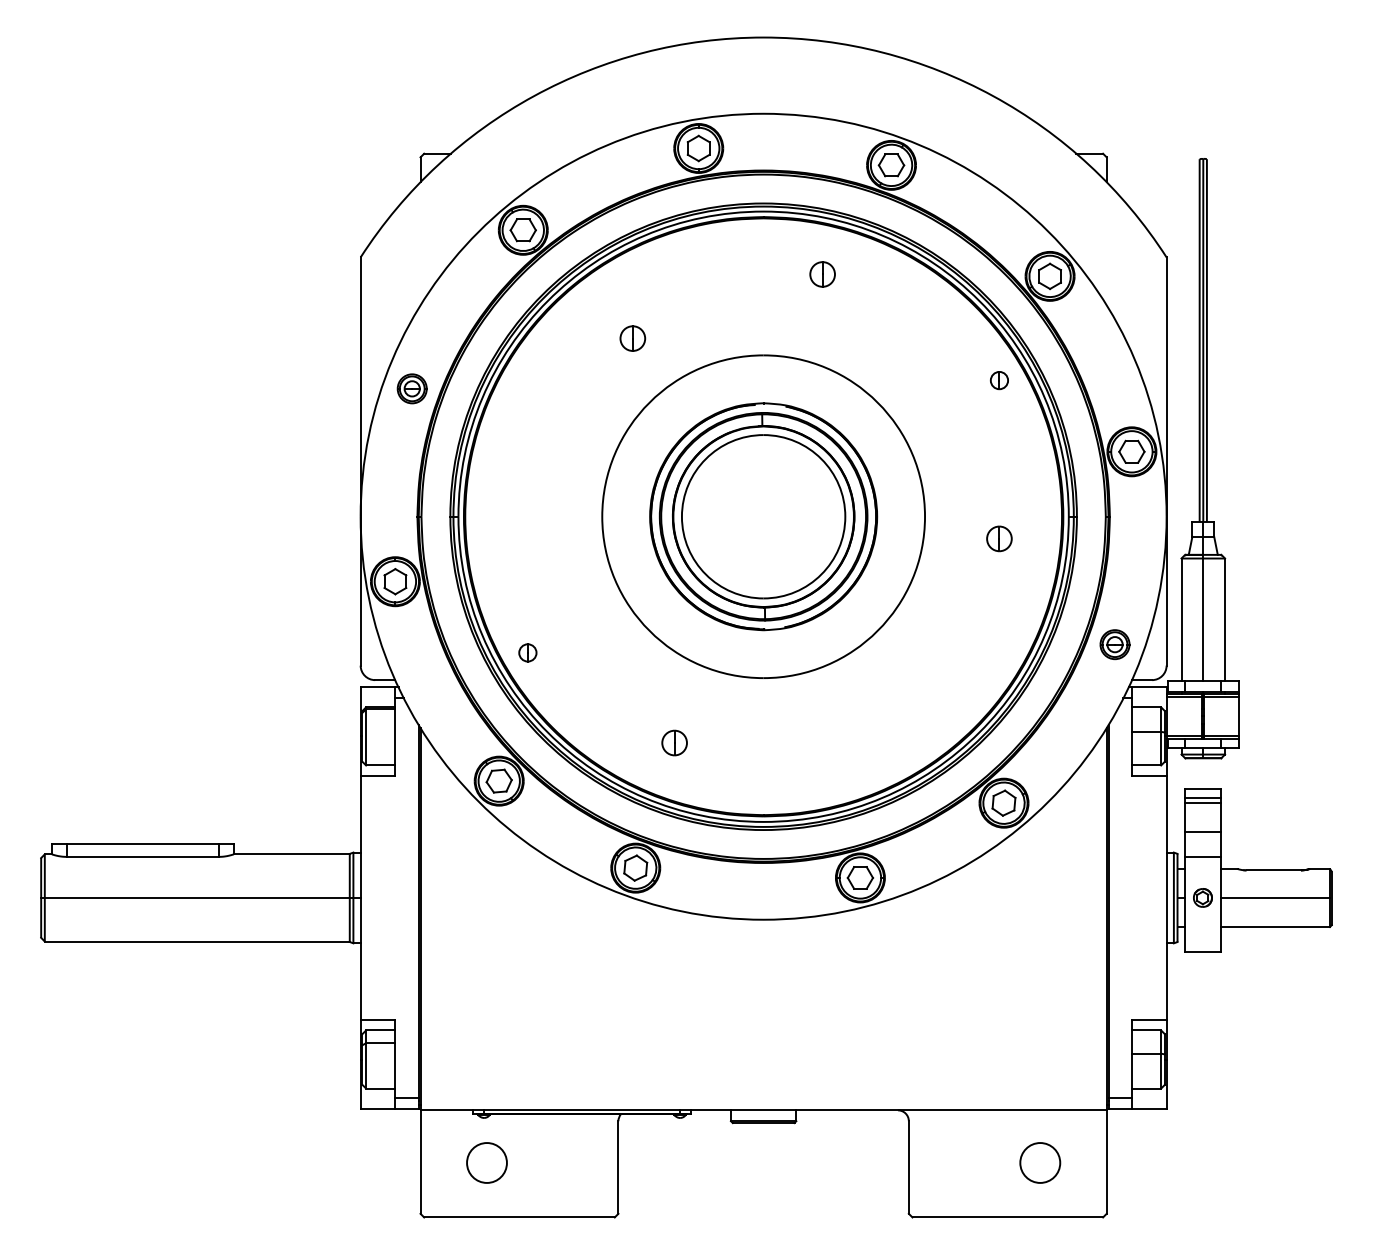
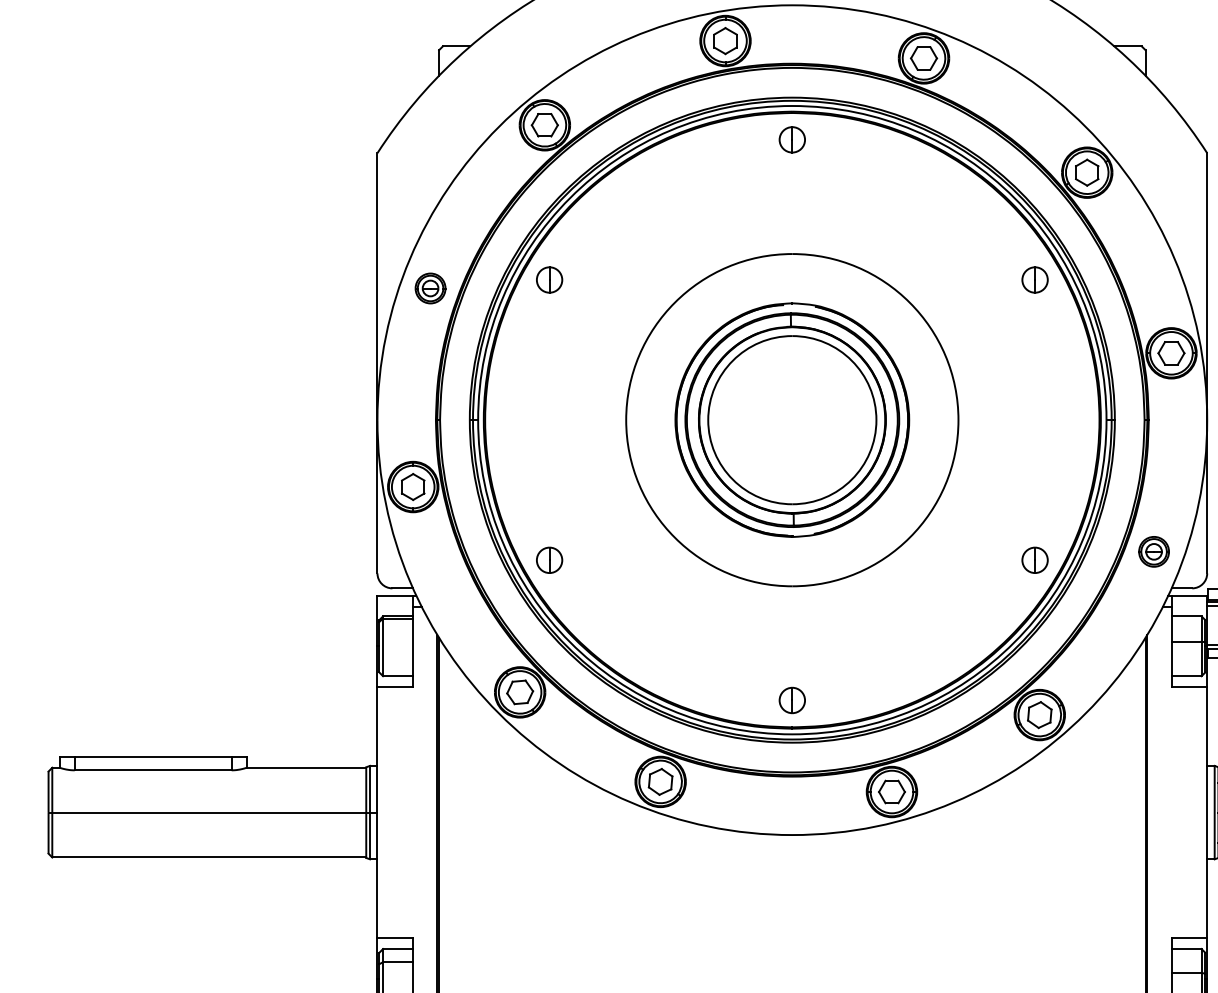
part: (822, 274) -> (792, 139), moved
part: (632, 338) -> (549, 279), moved
part: (999, 380) -> (1035, 279), size x1.43
part: (999, 538) -> (1035, 559), moved
part: (527, 652) -> (549, 559), size x1.43
part: (674, 742) -> (792, 699), moved

